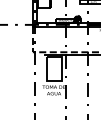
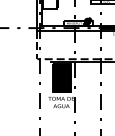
hatch: (54, 69) -> (62, 78), added

